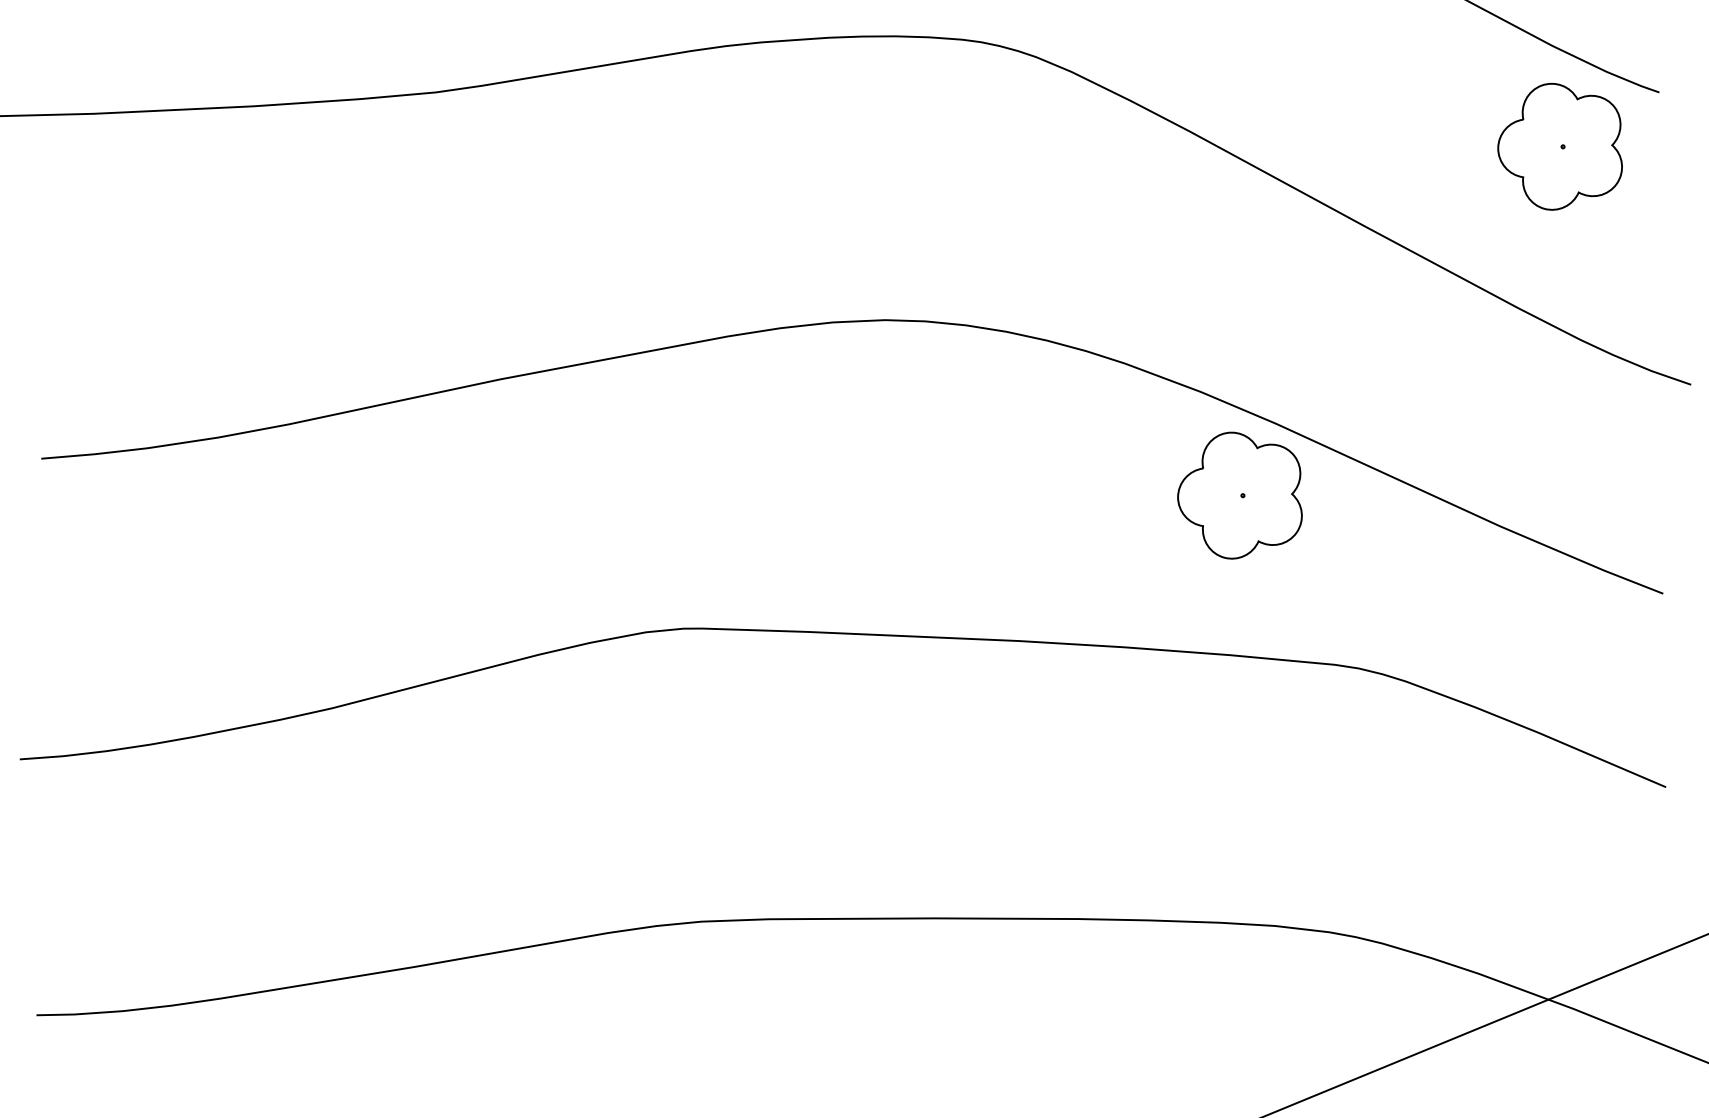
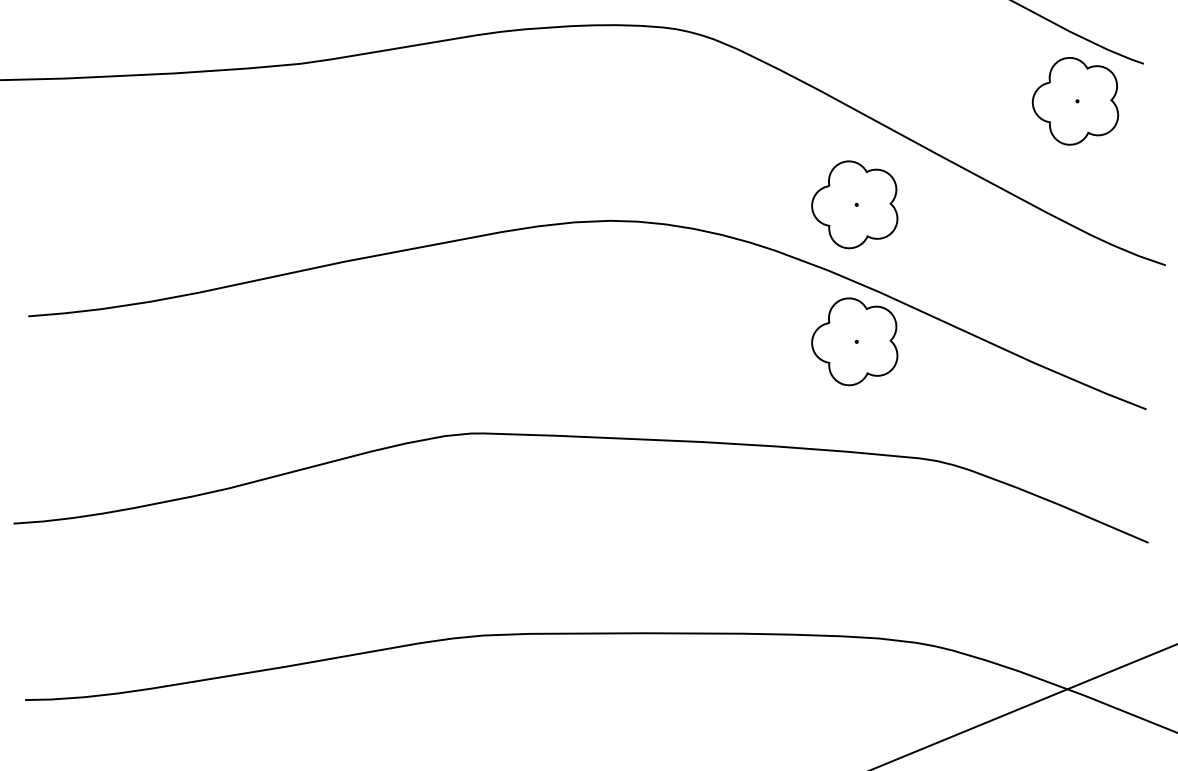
part: (1239, 296) -> (854, 204), added

